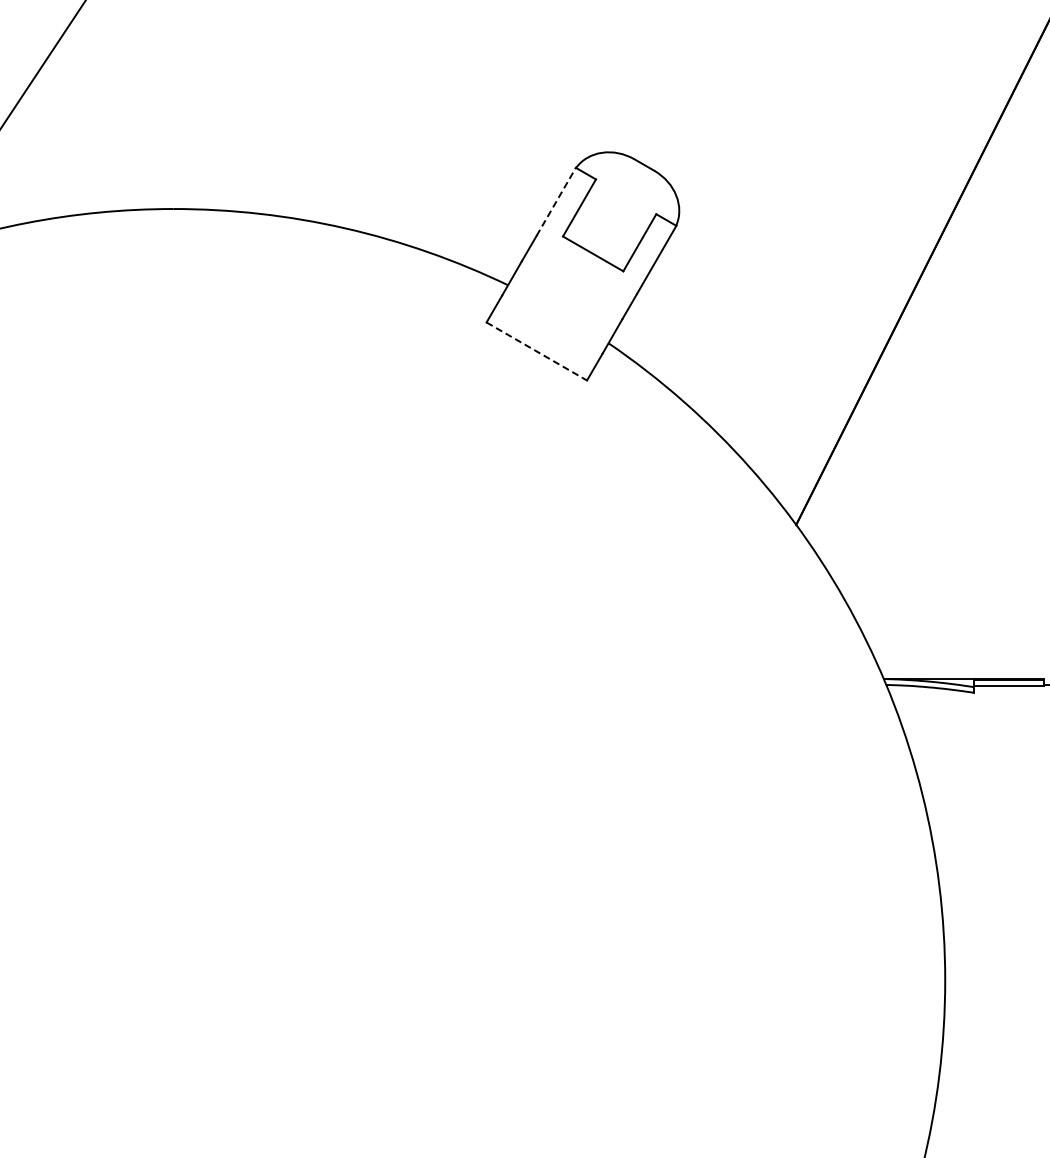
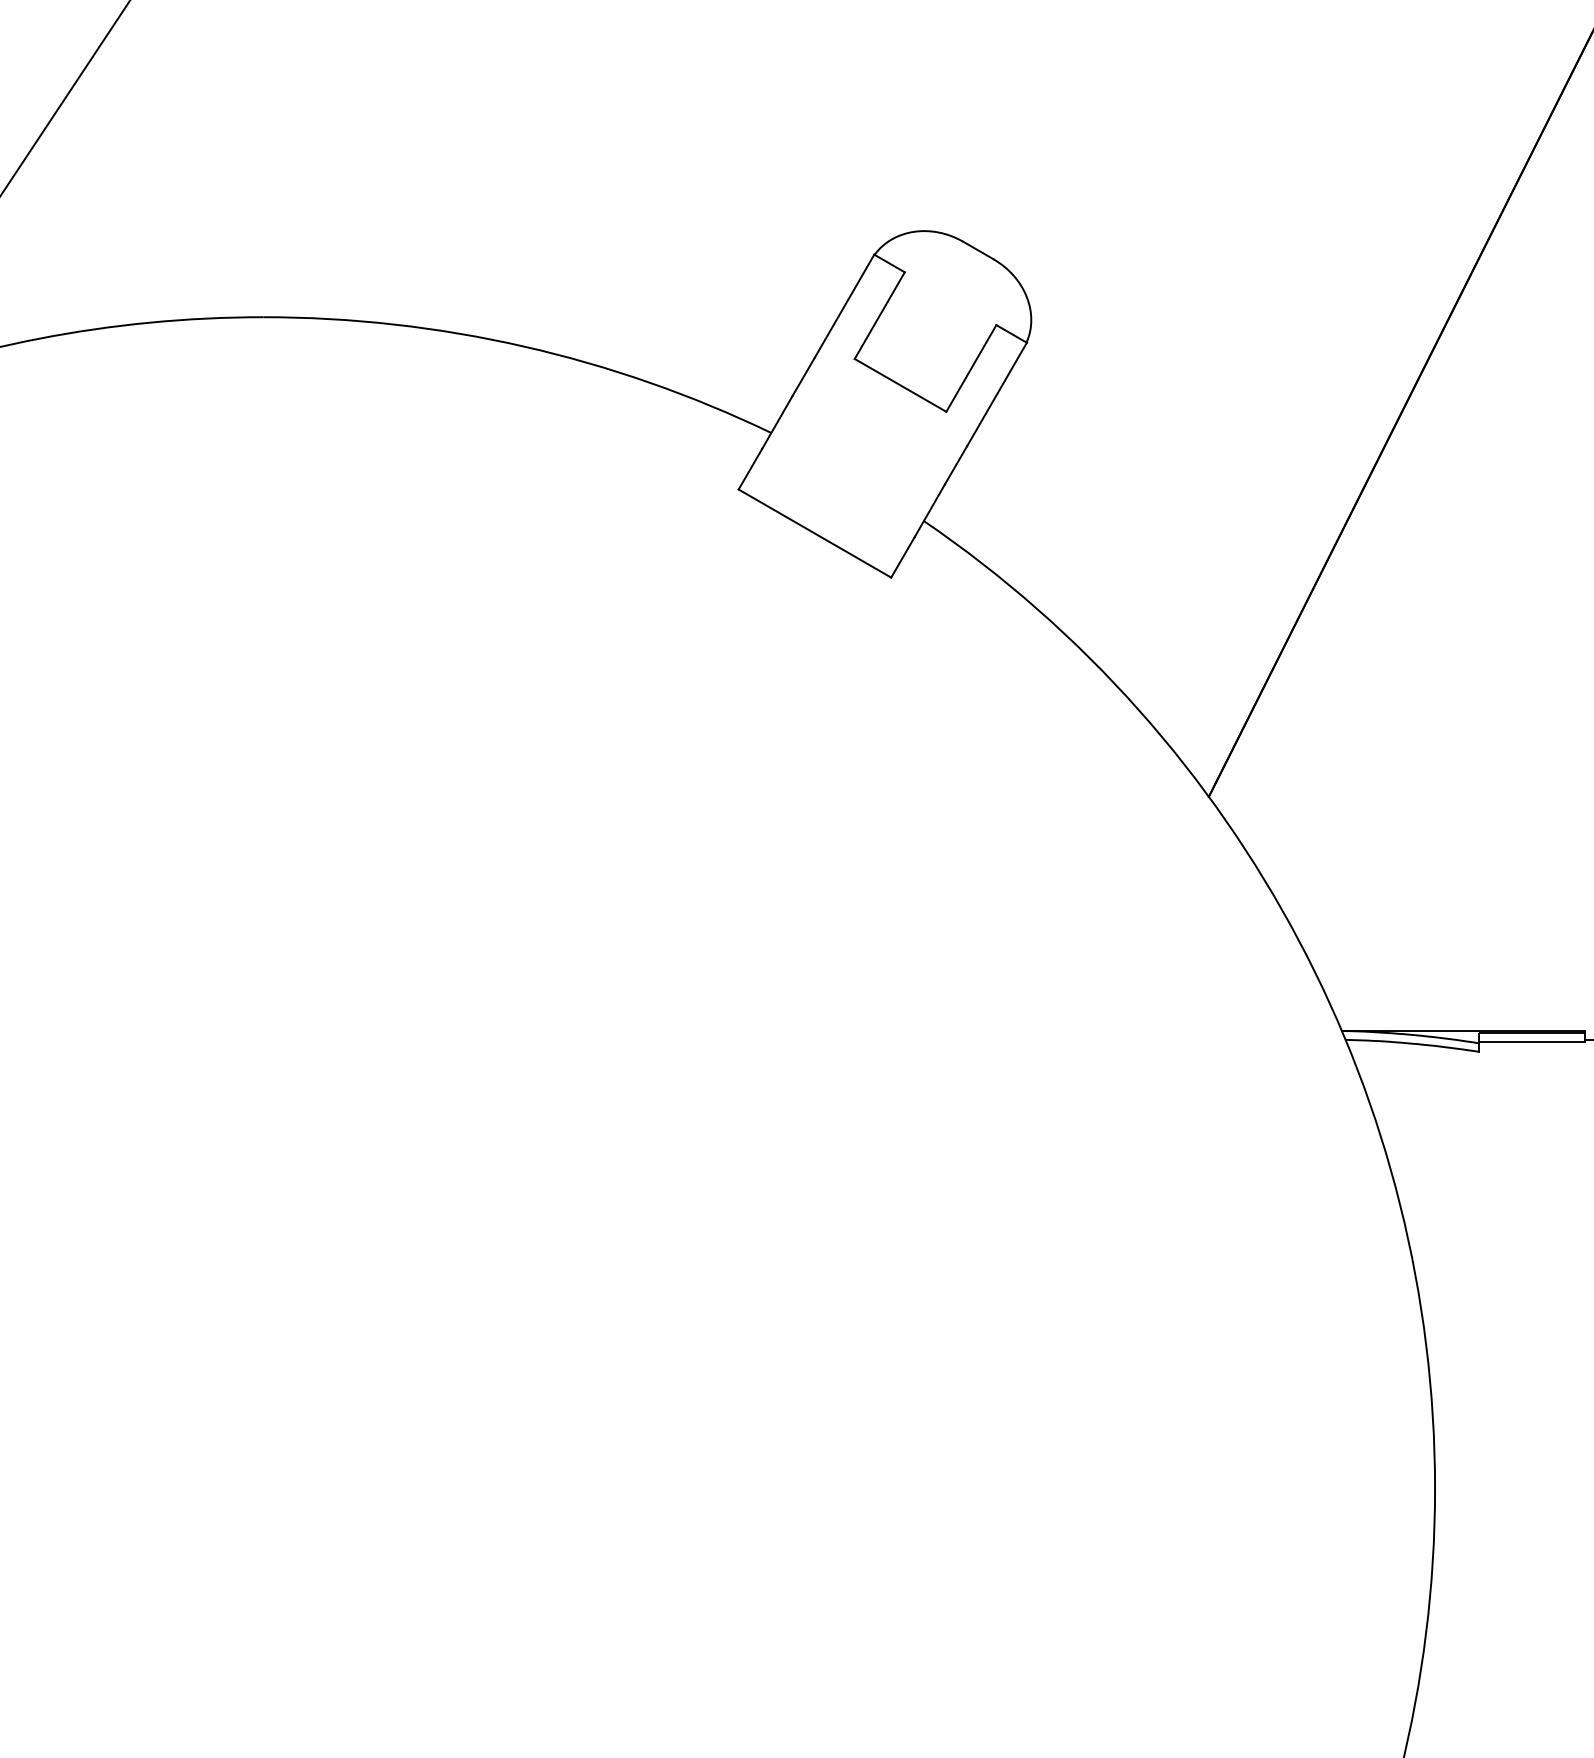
line: (556, 201) -> (844, 305), dashed -> solid
line: (537, 351) -> (815, 533), dashed -> solid

